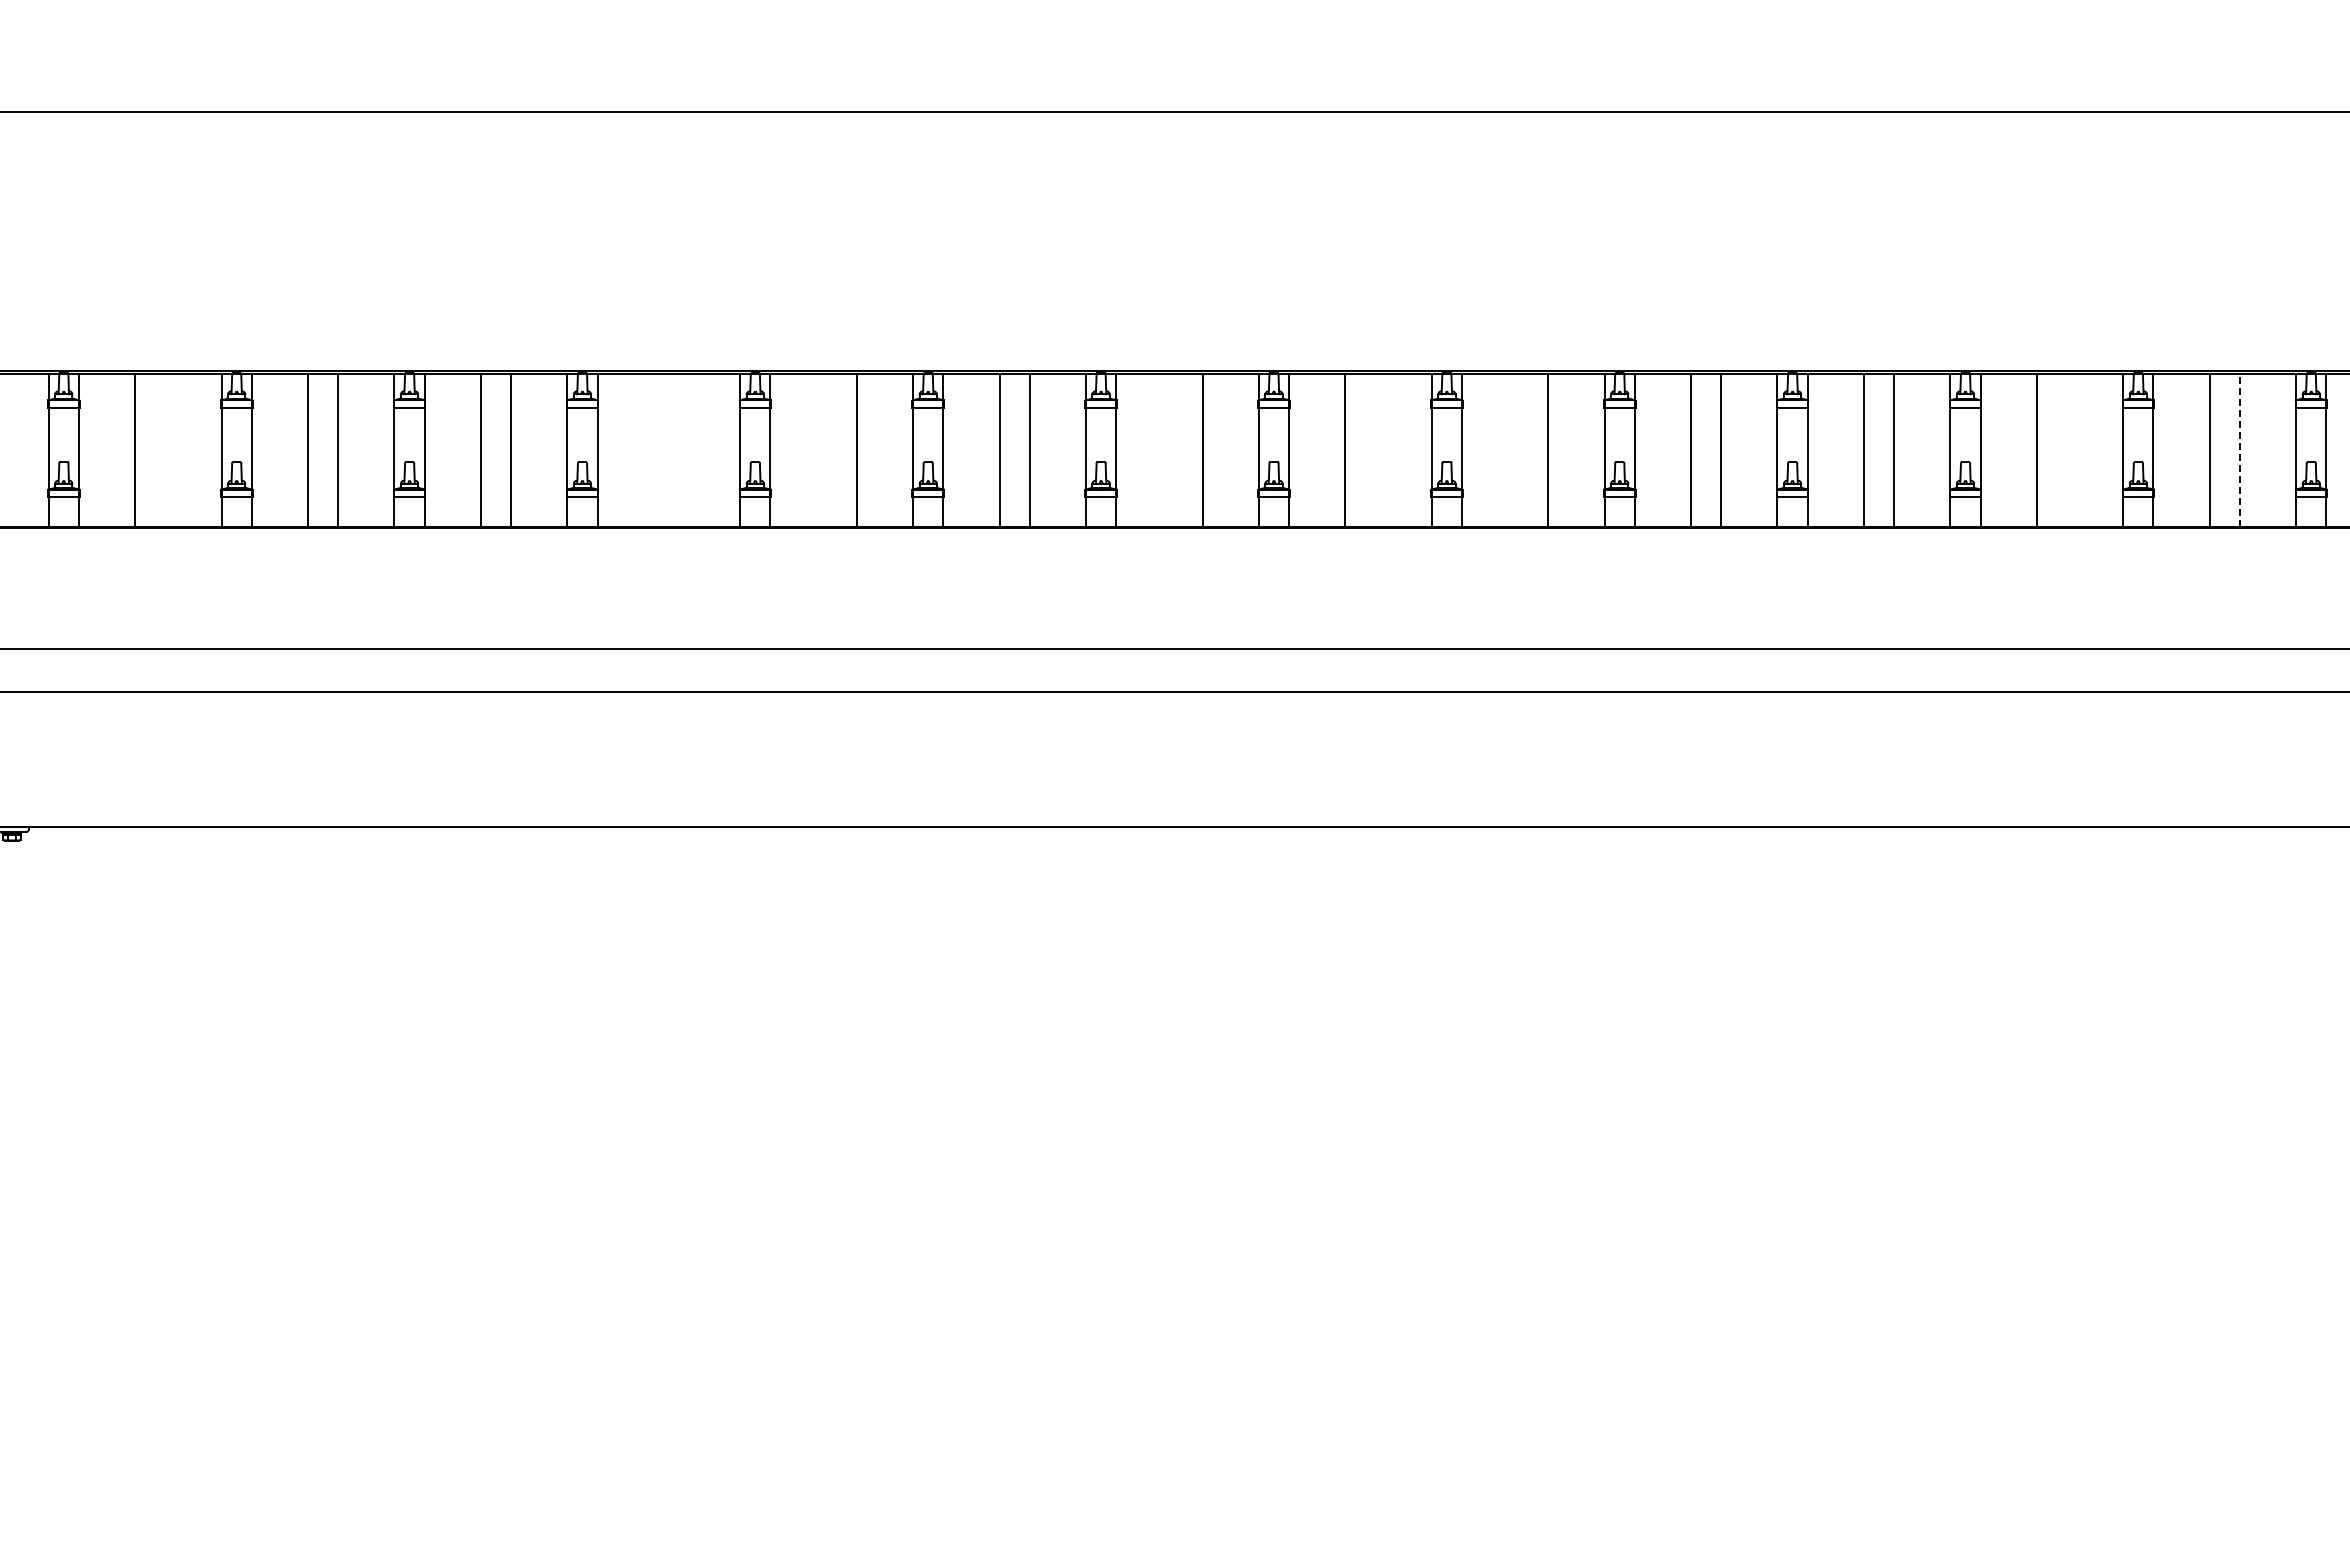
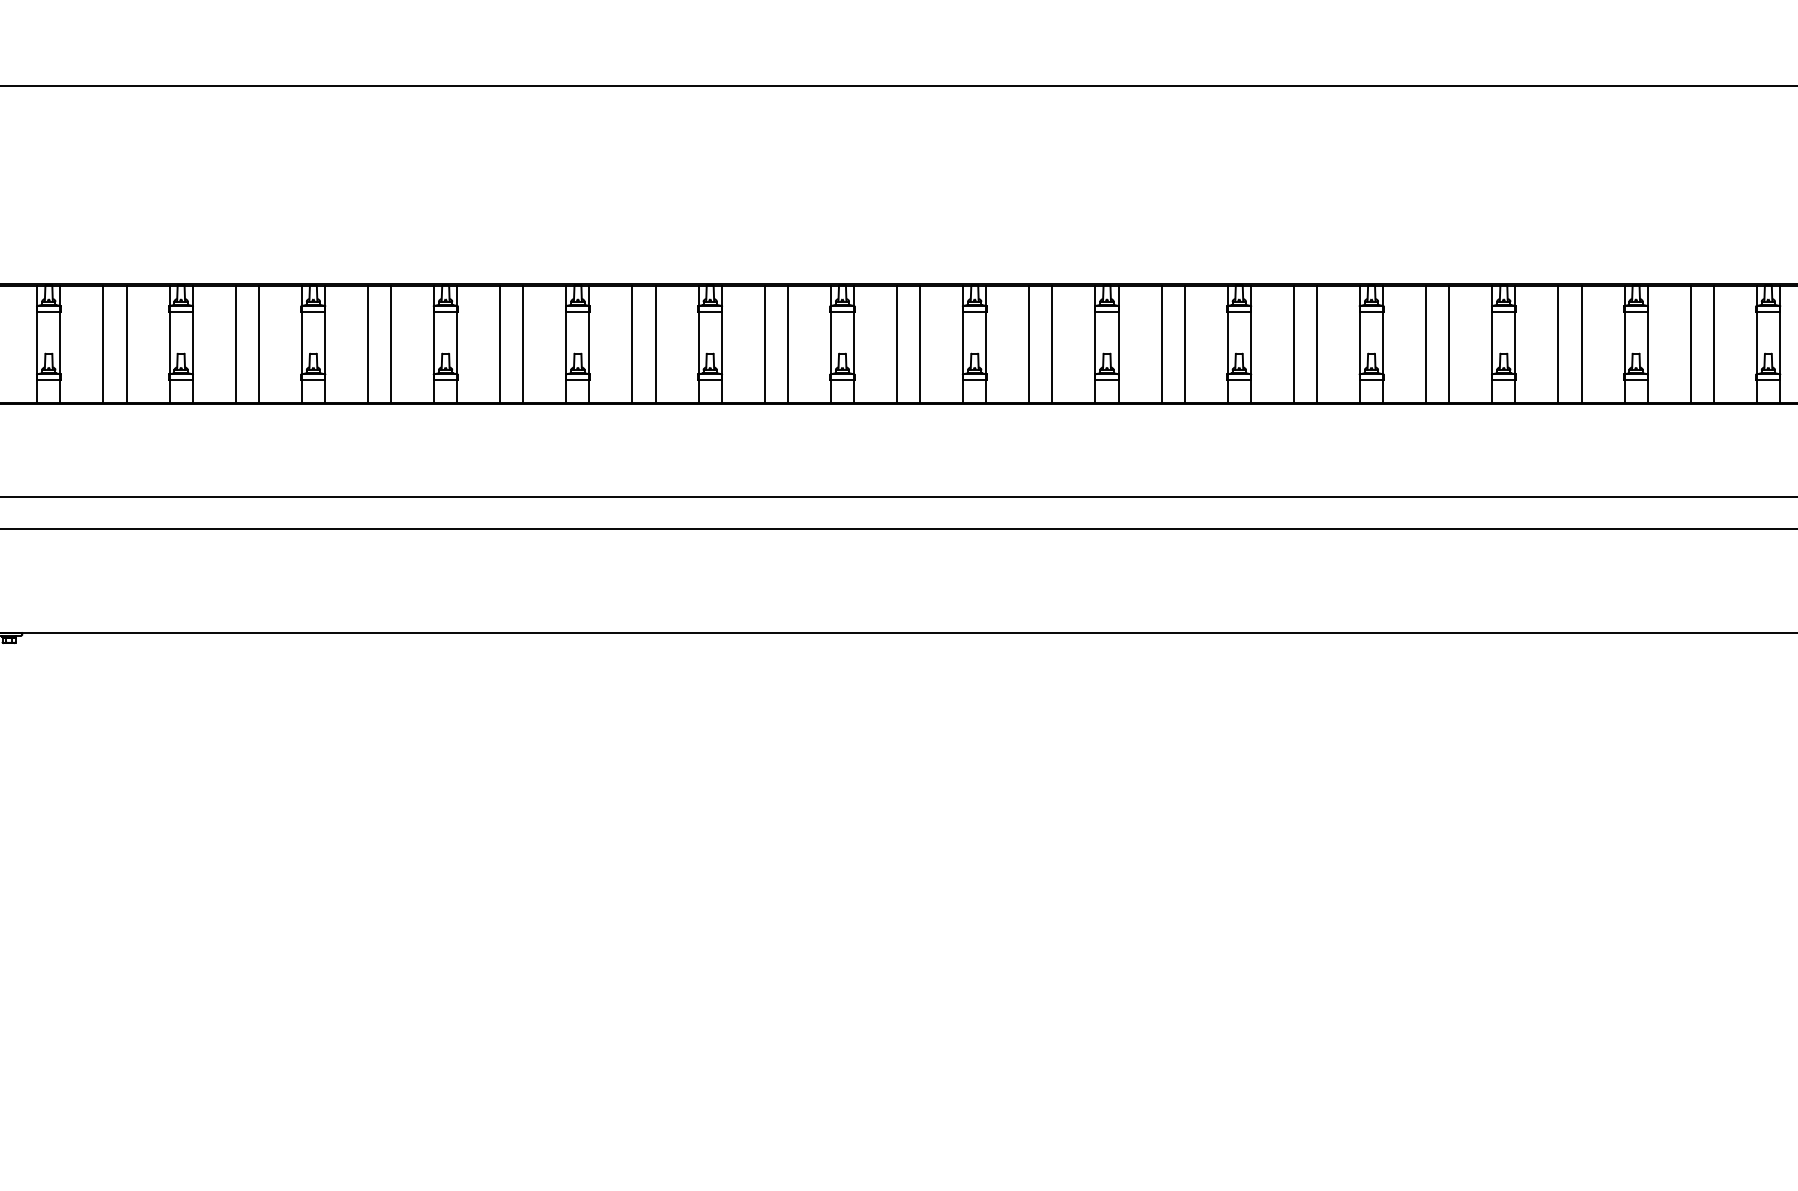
line: (165, 450) -> (126, 344), added
line: (653, 450) -> (500, 344), added
line: (684, 450) -> (523, 344), added
line: (826, 450) -> (632, 344), added
line: (1172, 450) -> (897, 344), added
line: (1375, 450) -> (1052, 344), added
line: (1518, 450) -> (1161, 344), added
line: (2067, 450) -> (1581, 344), added
line: (2239, 450) -> (1713, 344), dashed -> solid

